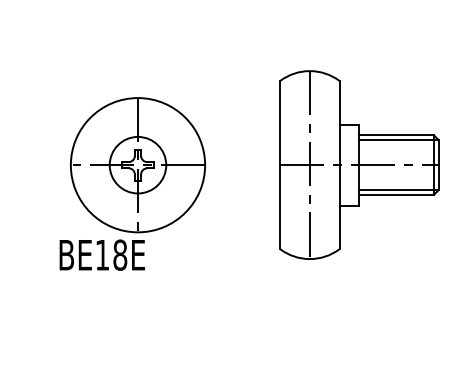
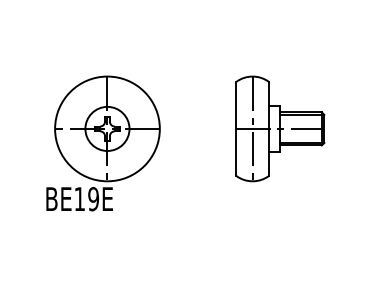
part: (359, 165) -> (280, 129), size x0.71
text: (120, 254) -> (93, 198), BE18E -> BE19E

